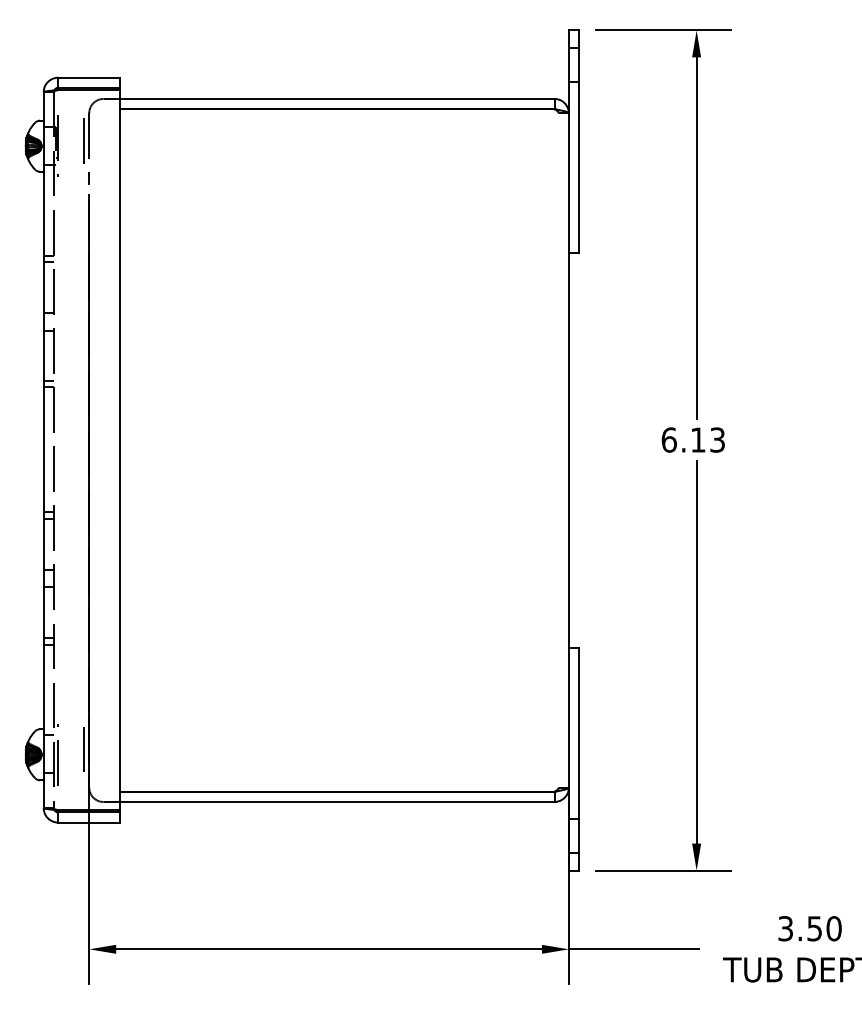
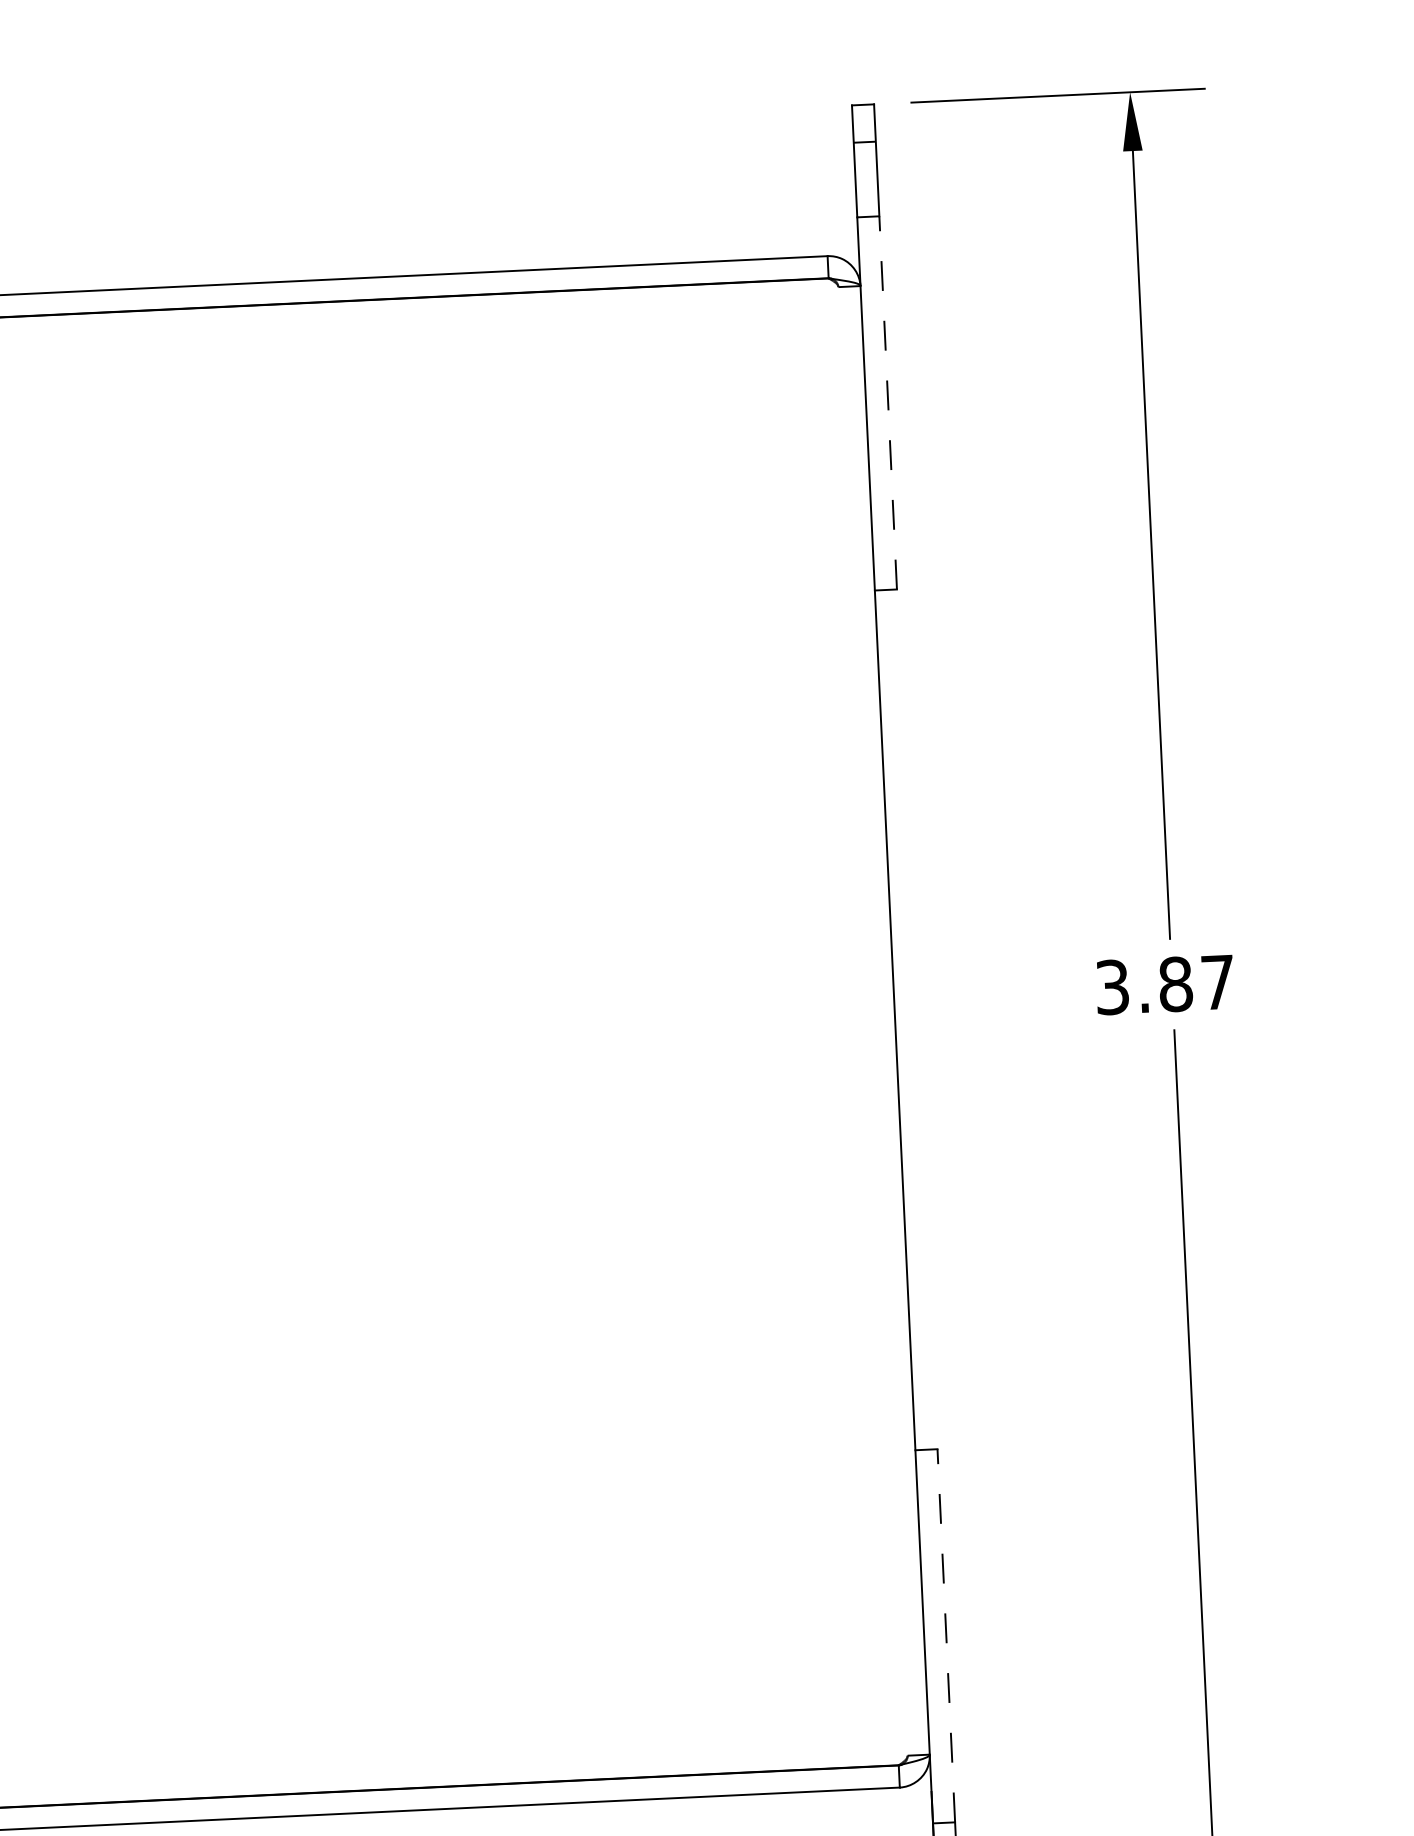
line: (579, 167) -> (889, 402), solid -> dashed
text: (692, 439) -> (1163, 983), 6.13 -> 3.87
line: (579, 733) -> (947, 1635), solid -> dashed

